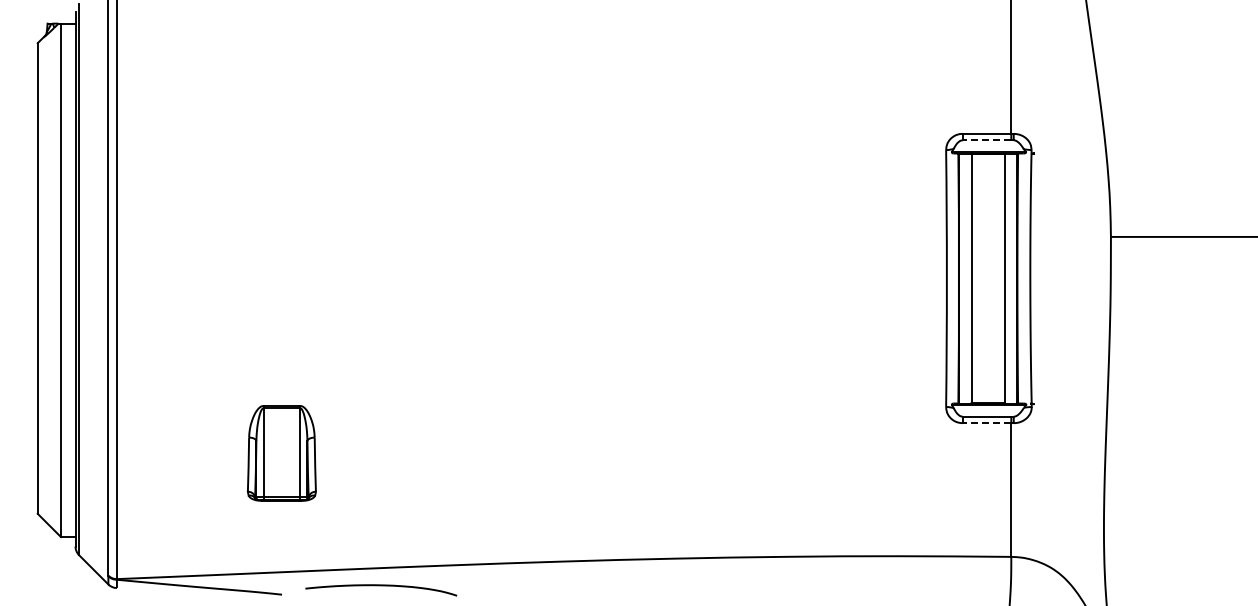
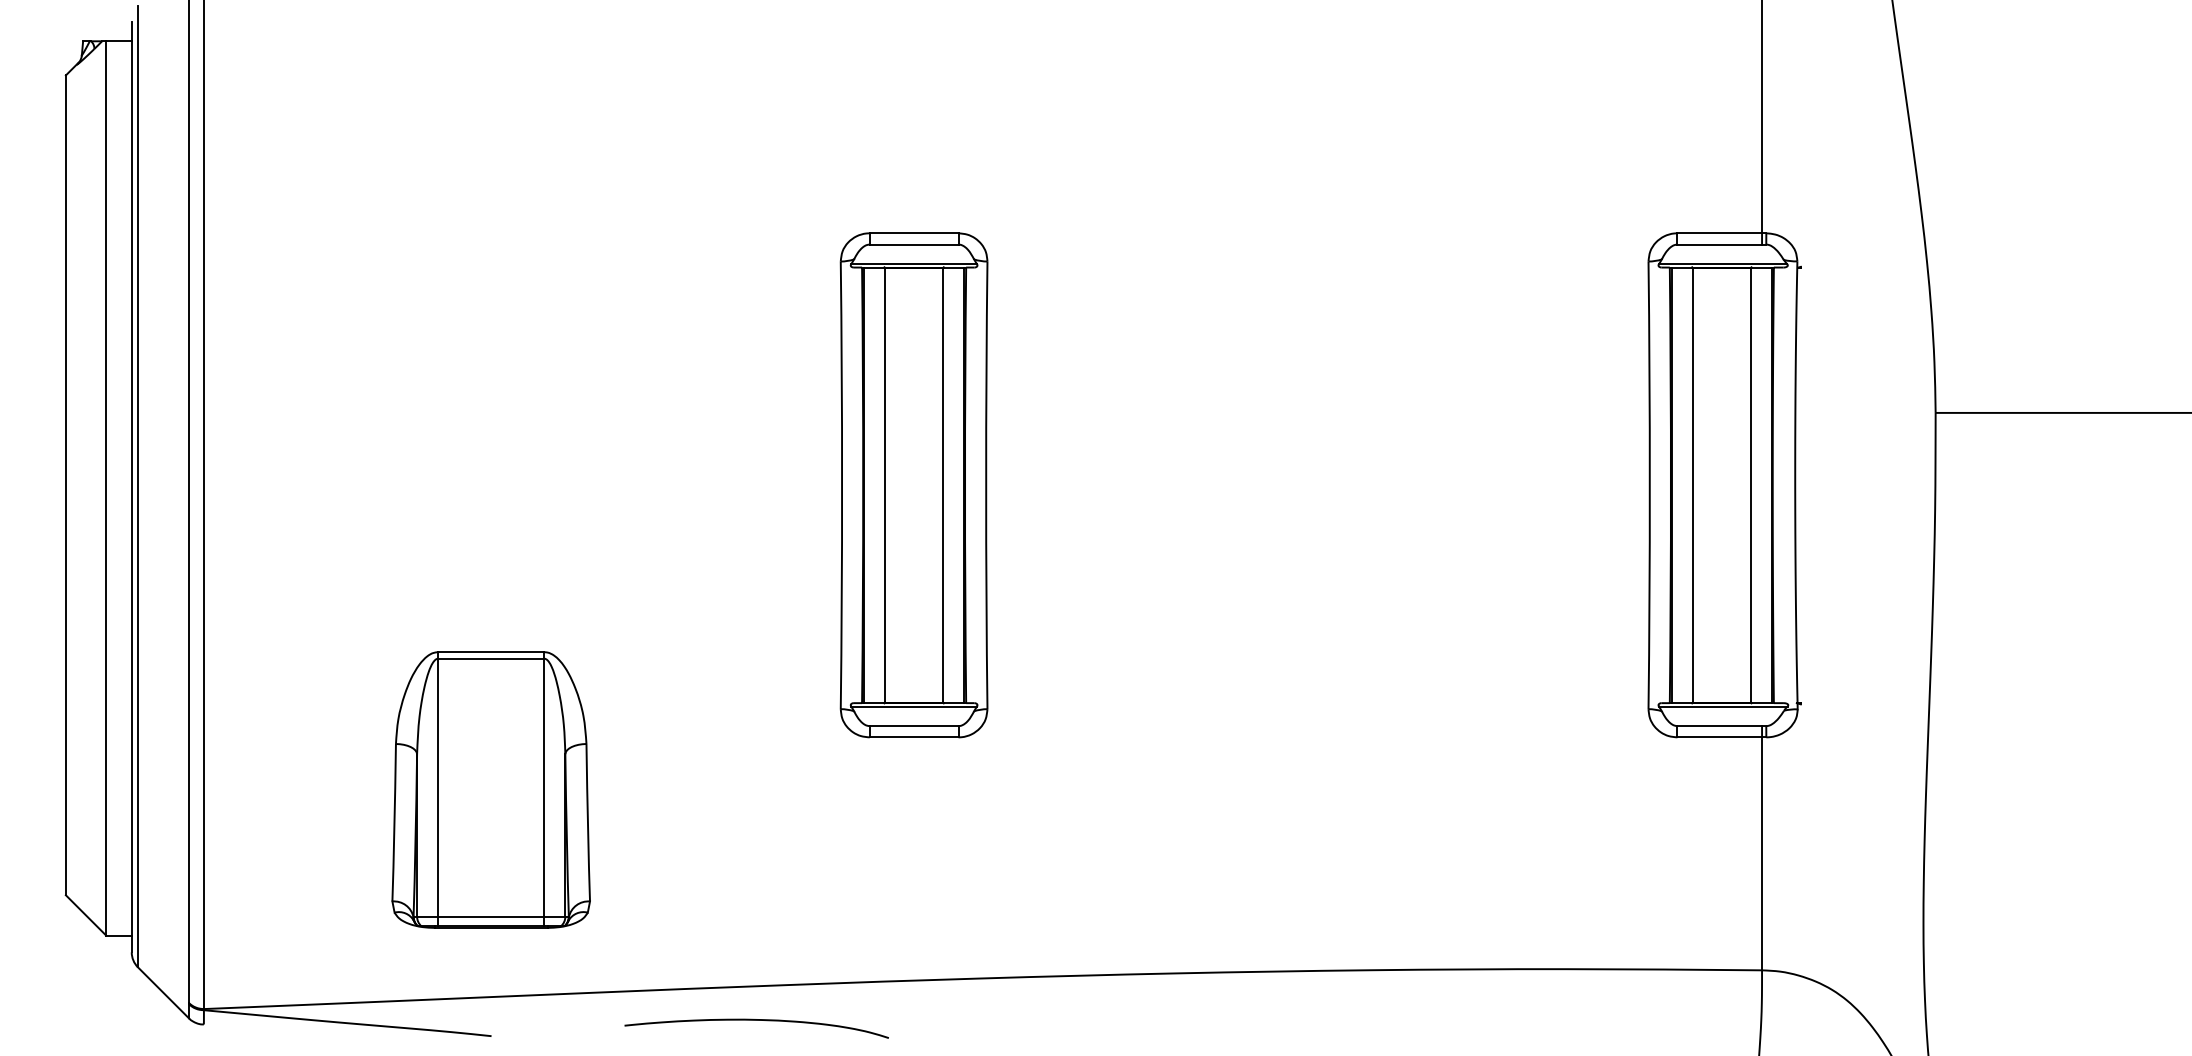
line: (986, 140) -> (1718, 244), dashed -> solid
part: (524, 278) -> (913, 485), added
line: (986, 423) -> (1718, 737), dashed -> solid
part: (281, 453) -> (490, 790), size x1.67
curve: (381, 586) -> (757, 1021), moved

